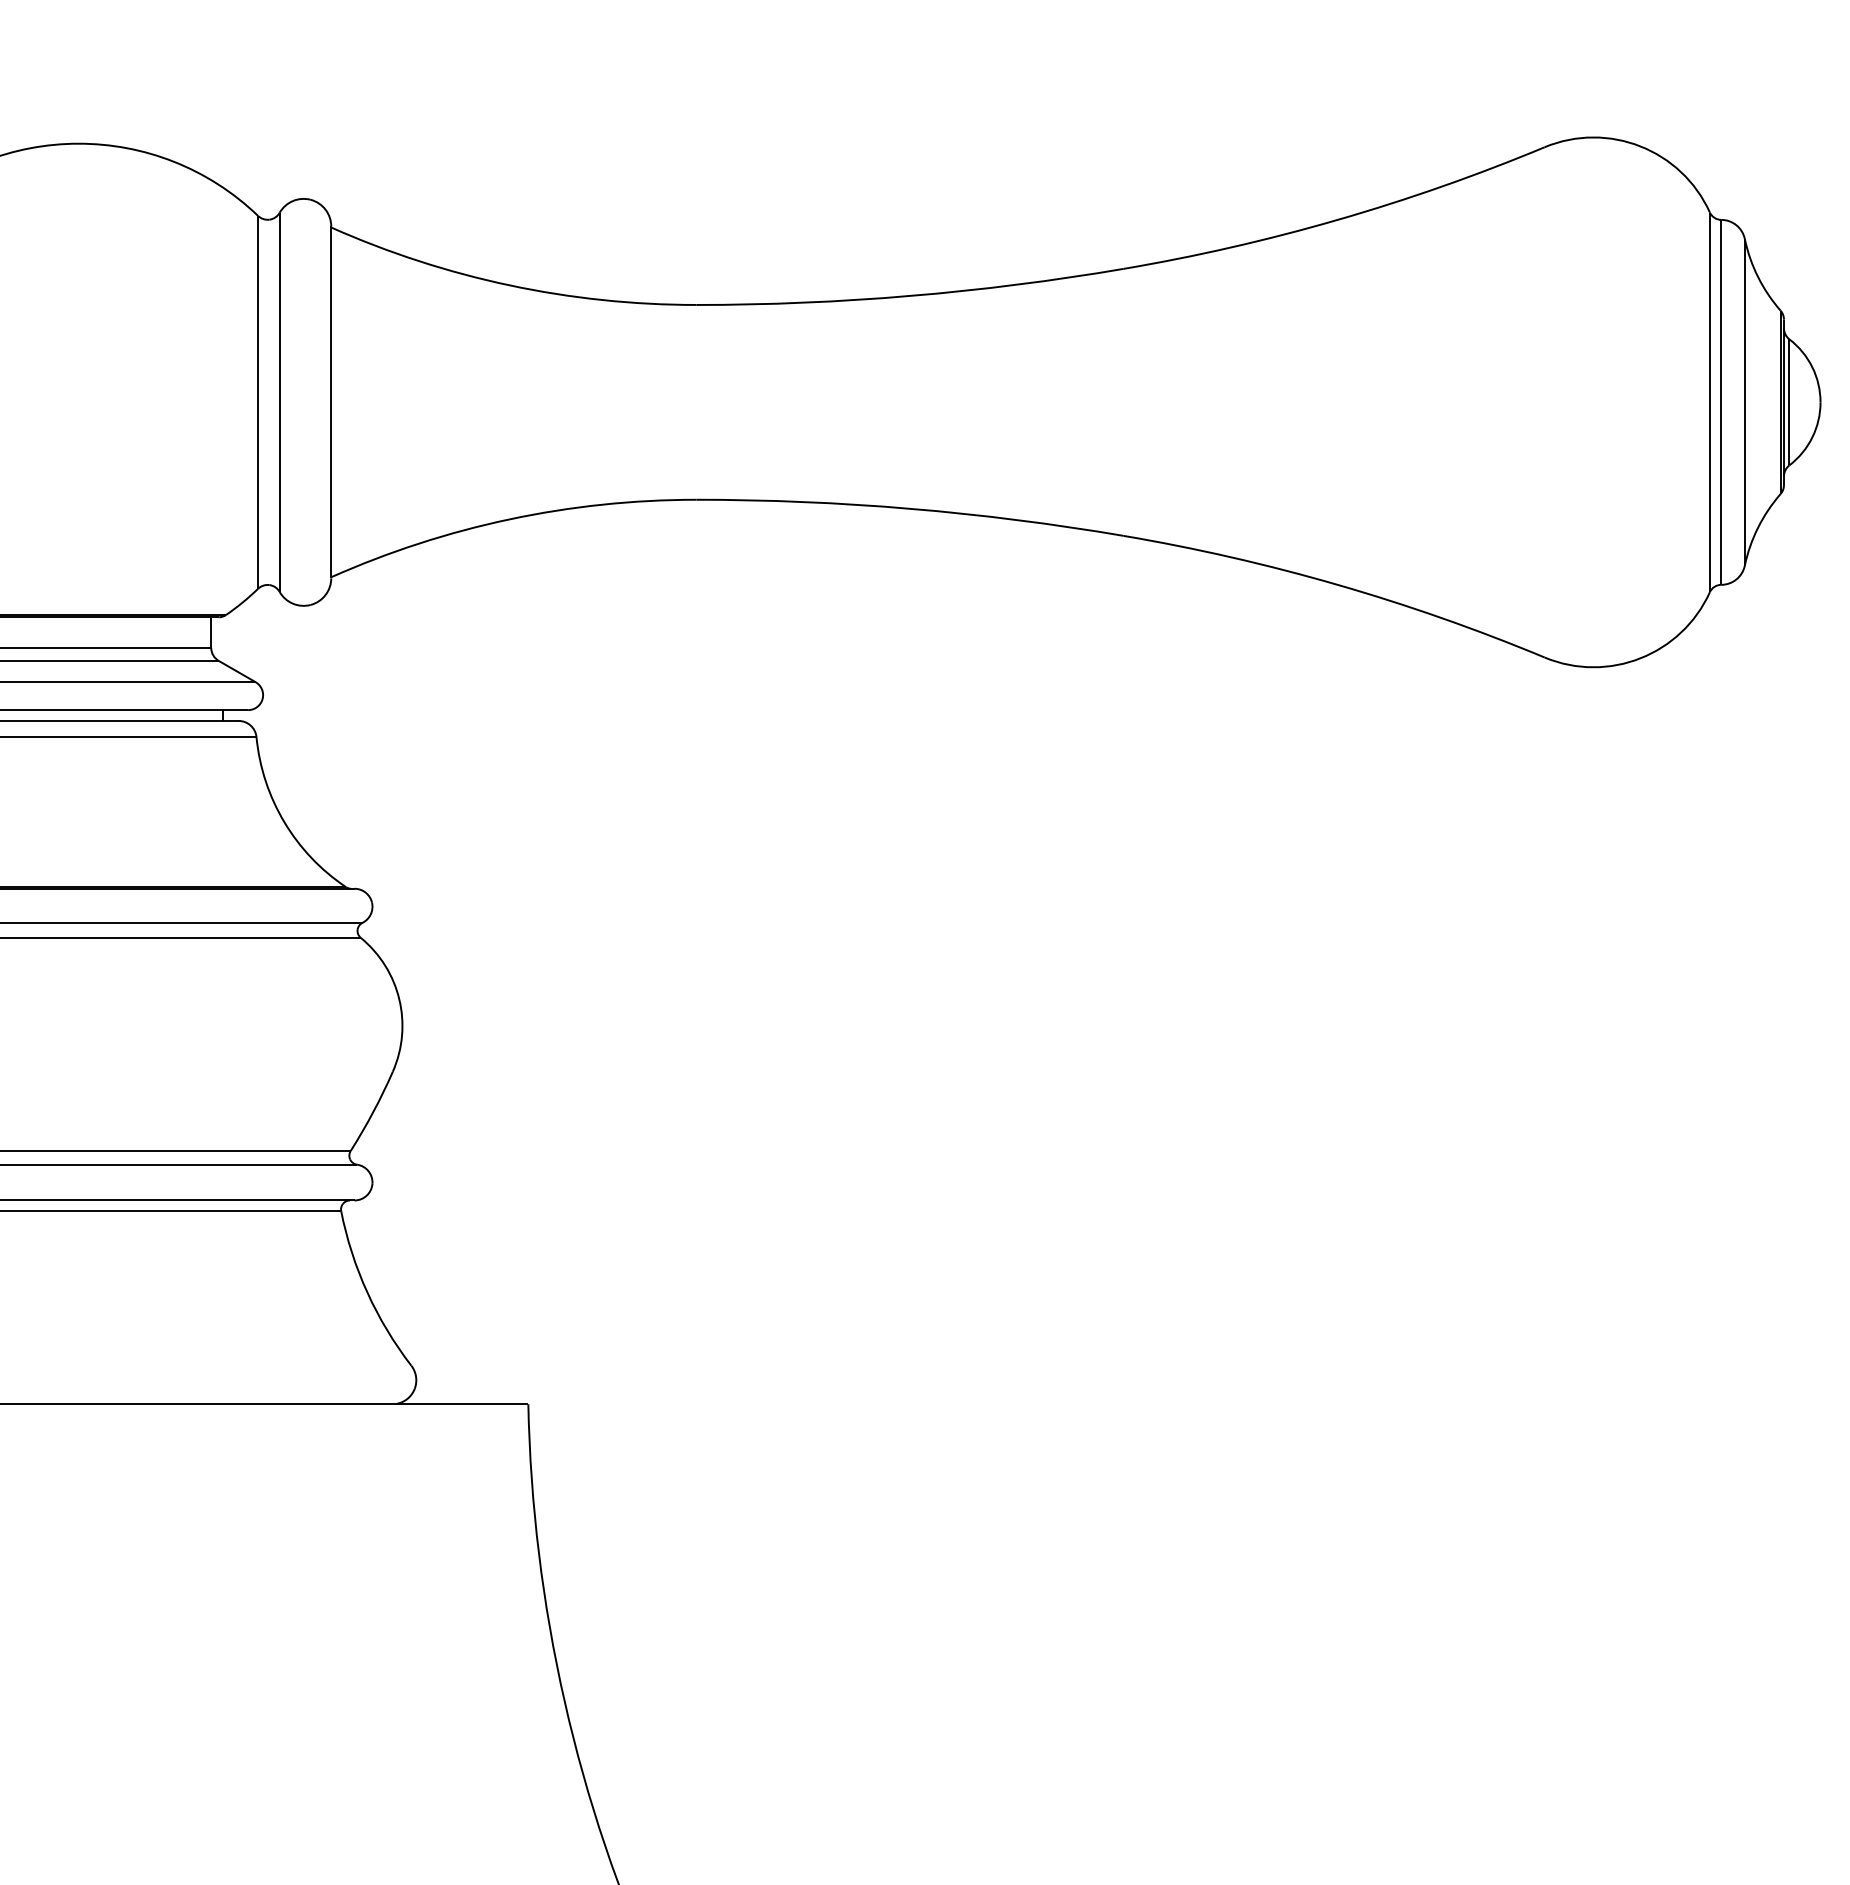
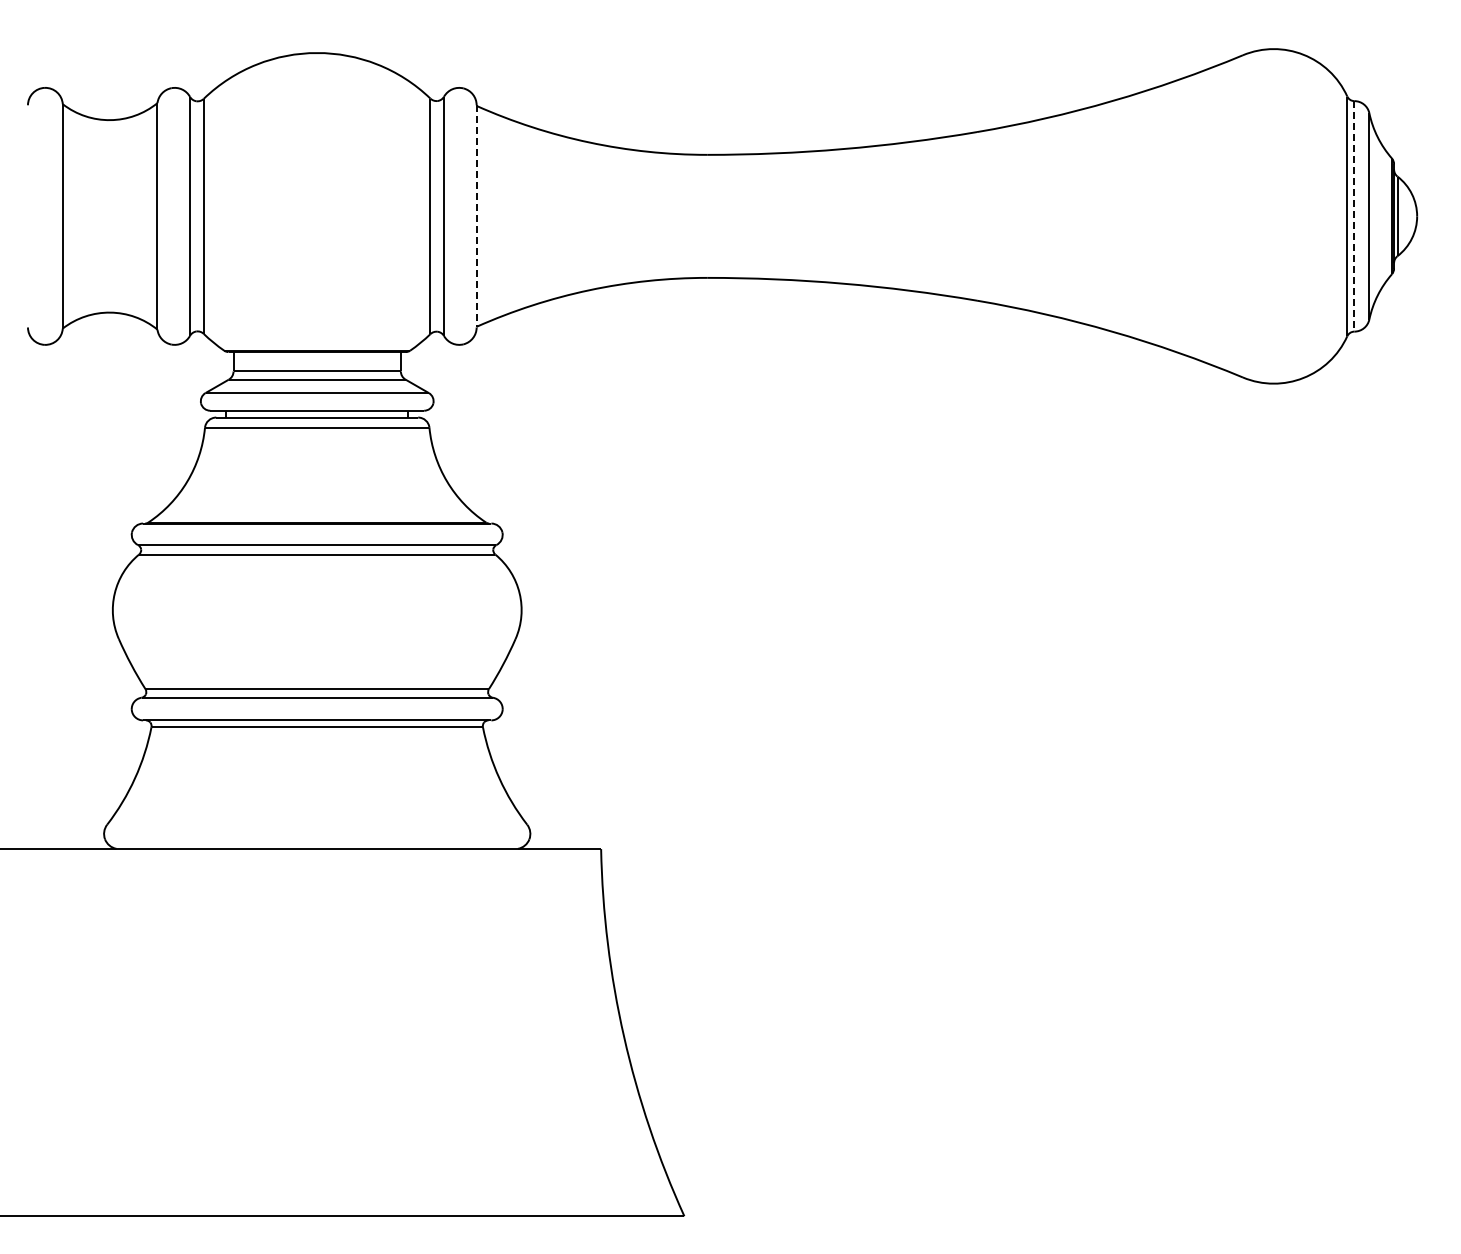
line: (330, 402) -> (476, 216), solid -> dashed
line: (1721, 402) -> (1354, 216), solid -> dashed

